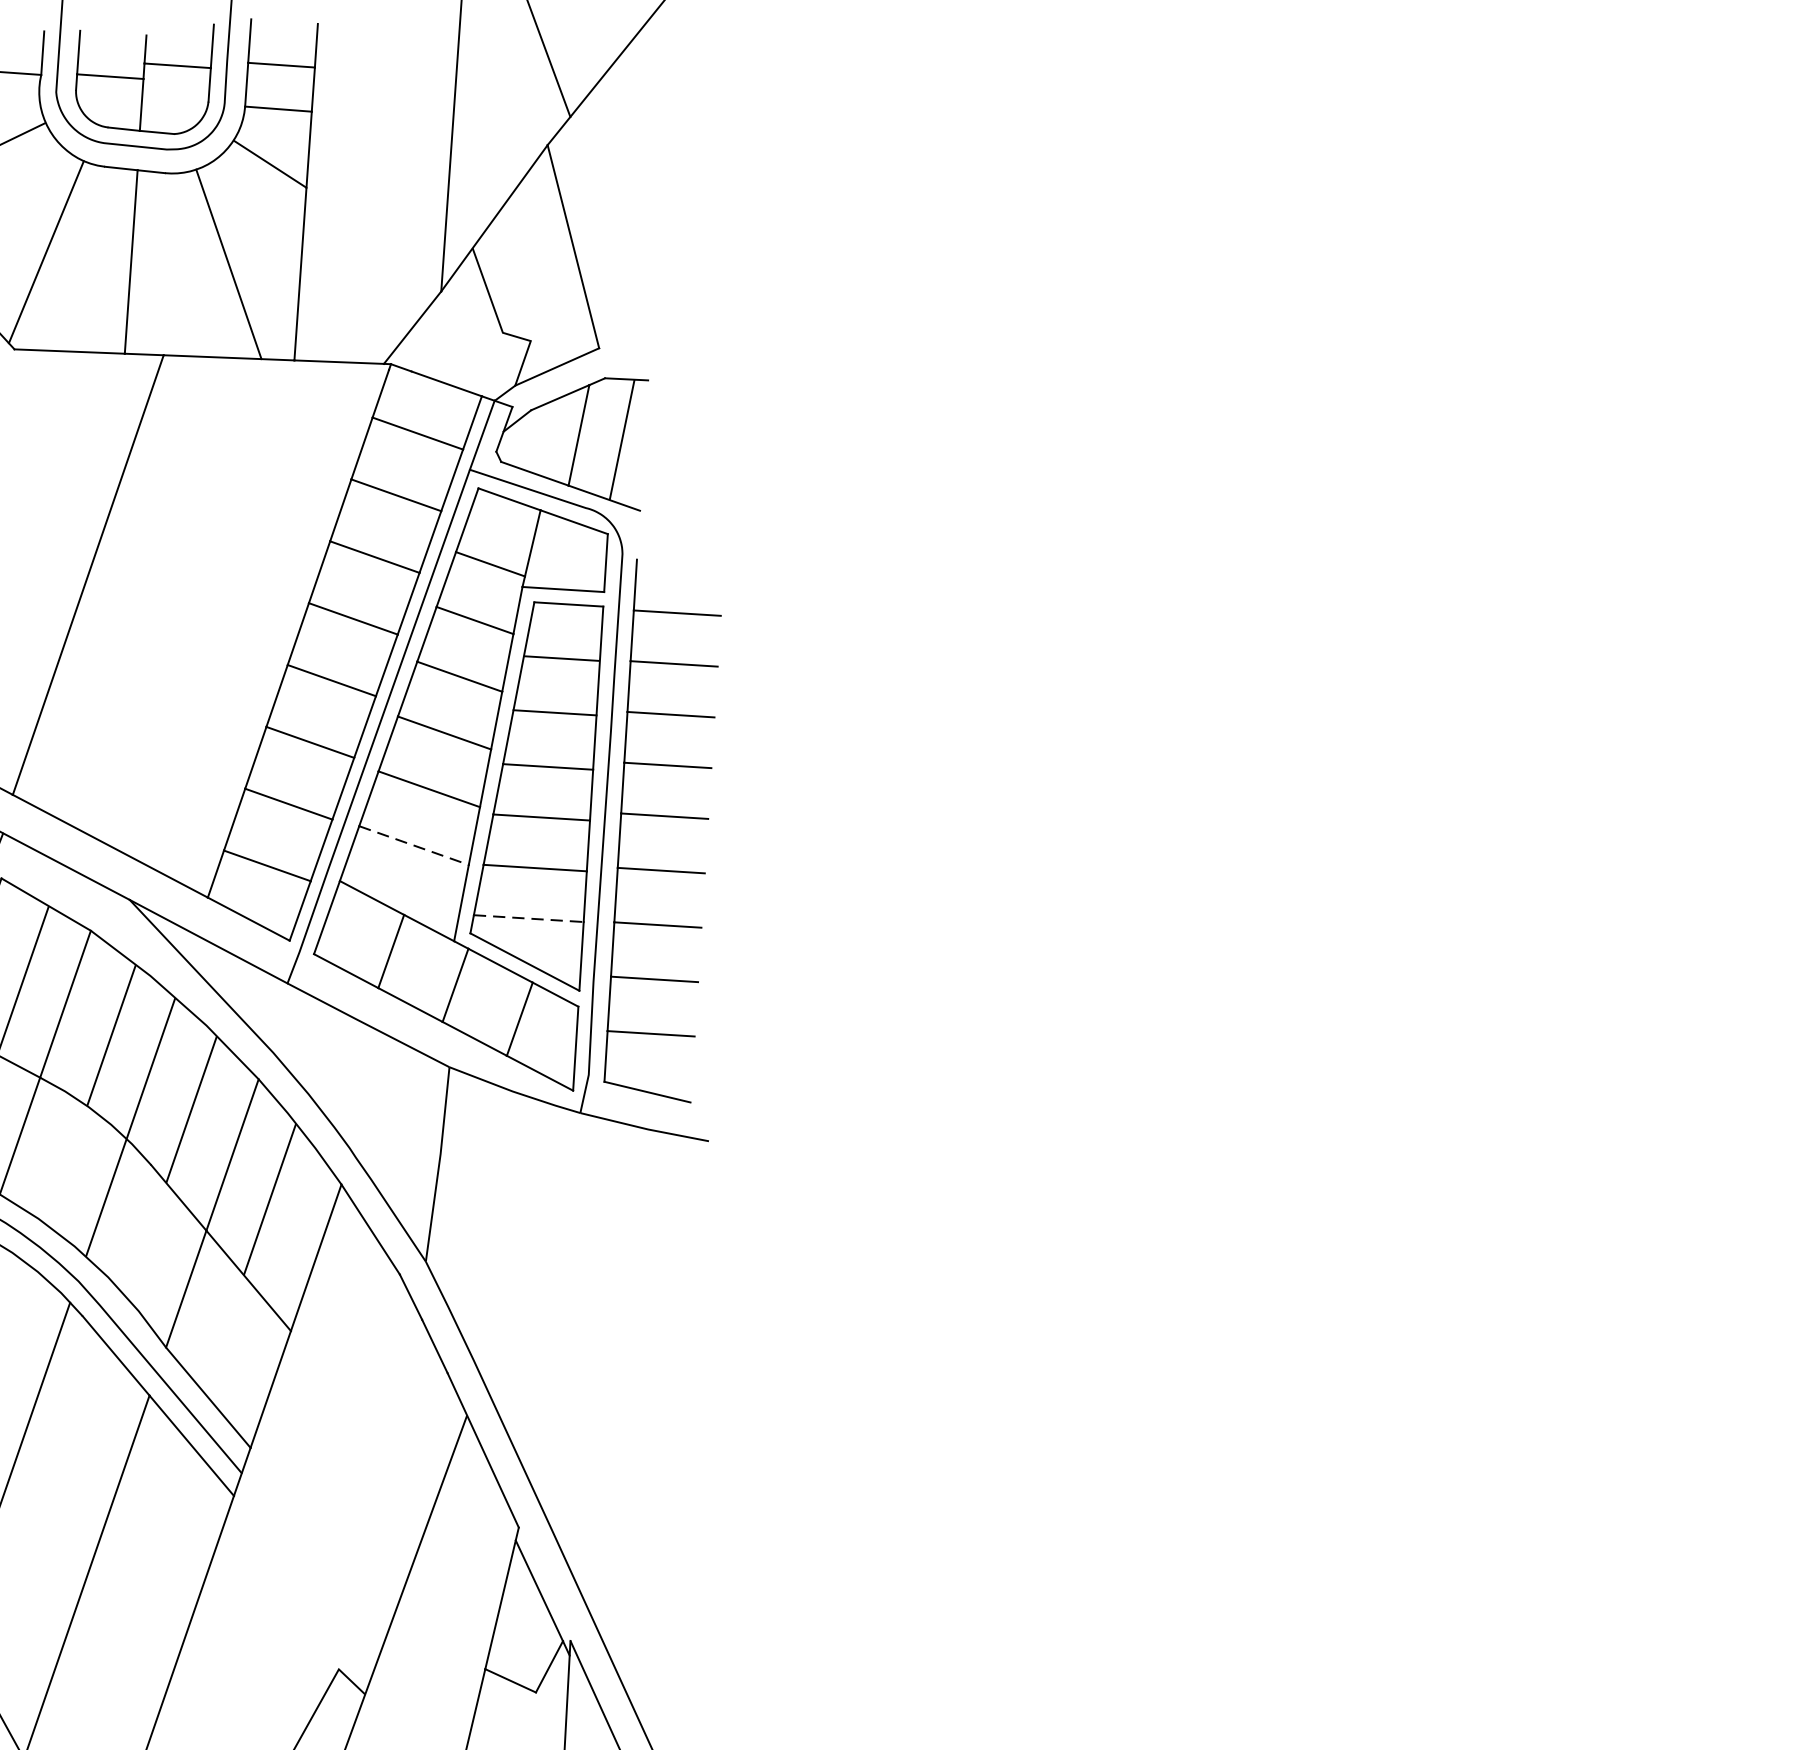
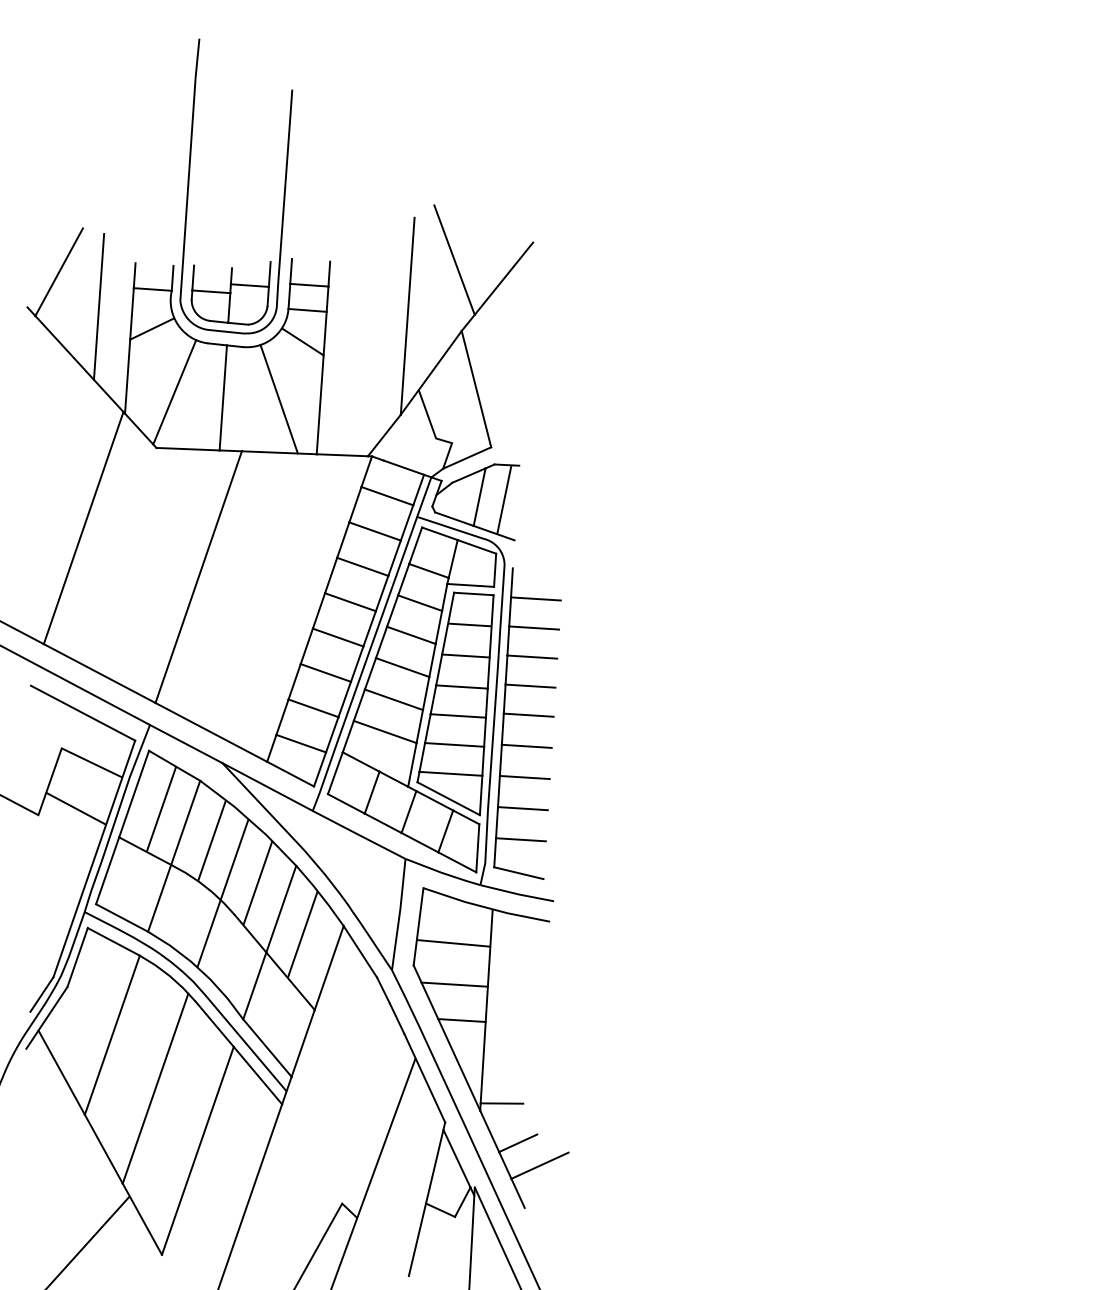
line: (414, 846) -> (385, 732), dashed -> solid
line: (529, 918) -> (451, 773), dashed -> solid
part: (597, 1396) -> (490, 1047), added

